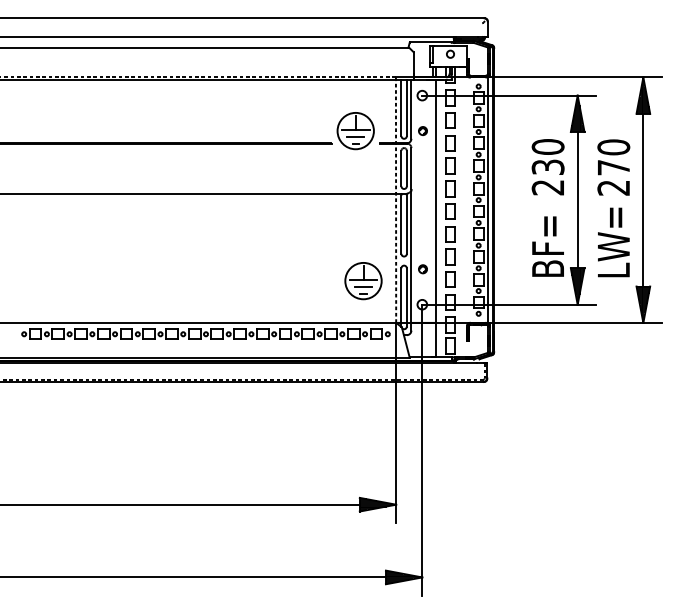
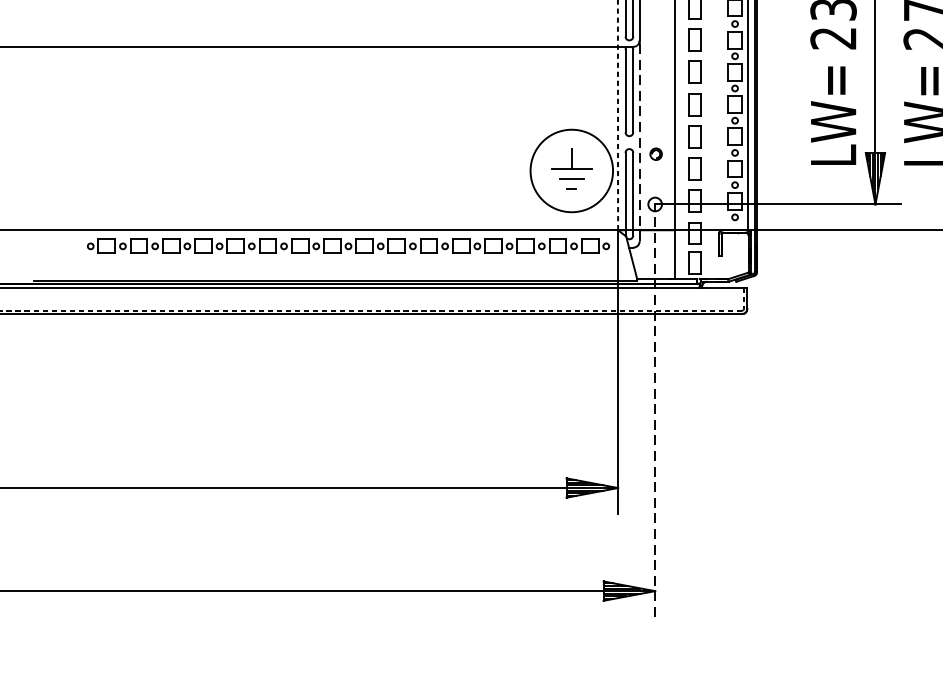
text: (547, 240) -> (832, 113), BF= -> LW=
line: (411, 261) -> (639, 143), solid -> dashed
circle: (363, 280) -> (571, 170), size x1.6
line: (422, 449) -> (655, 409), solid -> dashed

